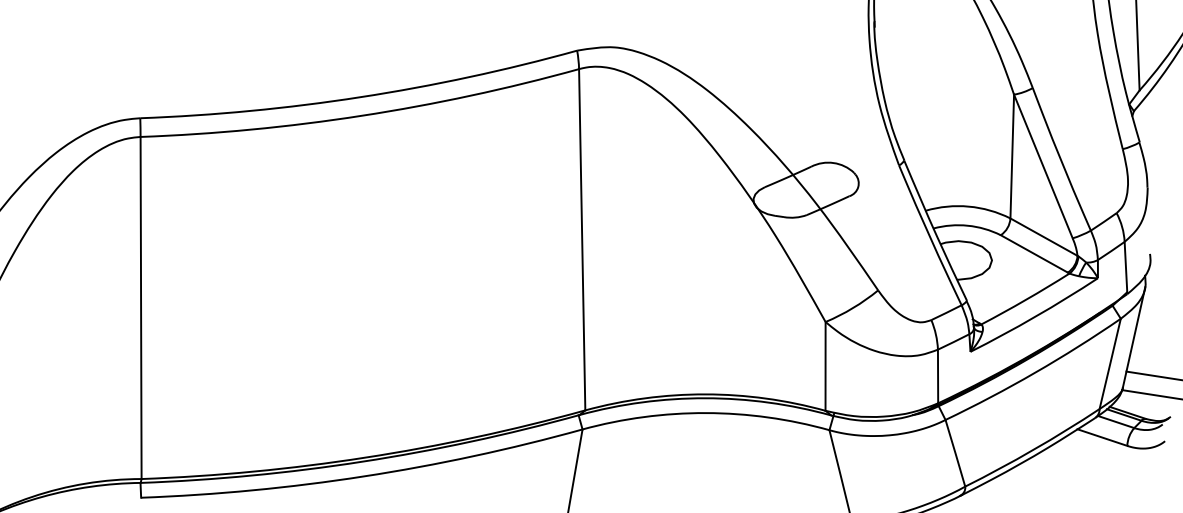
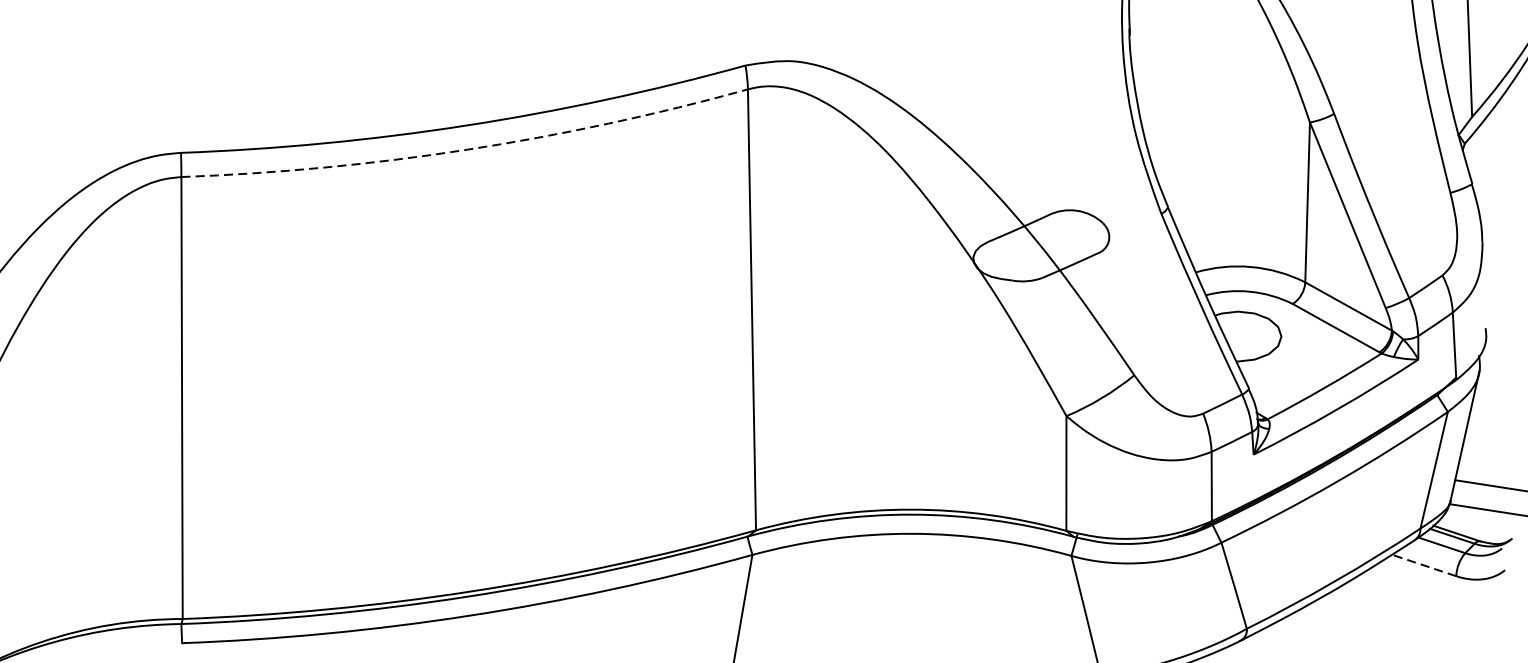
arc: (361, 115) -> (466, 149), solid -> dashed
line: (1101, 437) -> (1422, 565), solid -> dashed

